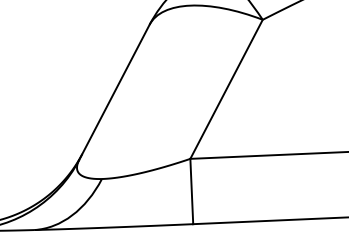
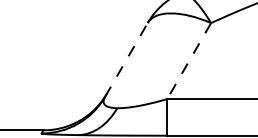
line: (227, 90) -> (189, 61), solid -> dashed
line: (114, 91) -> (126, 59), solid -> dashed

